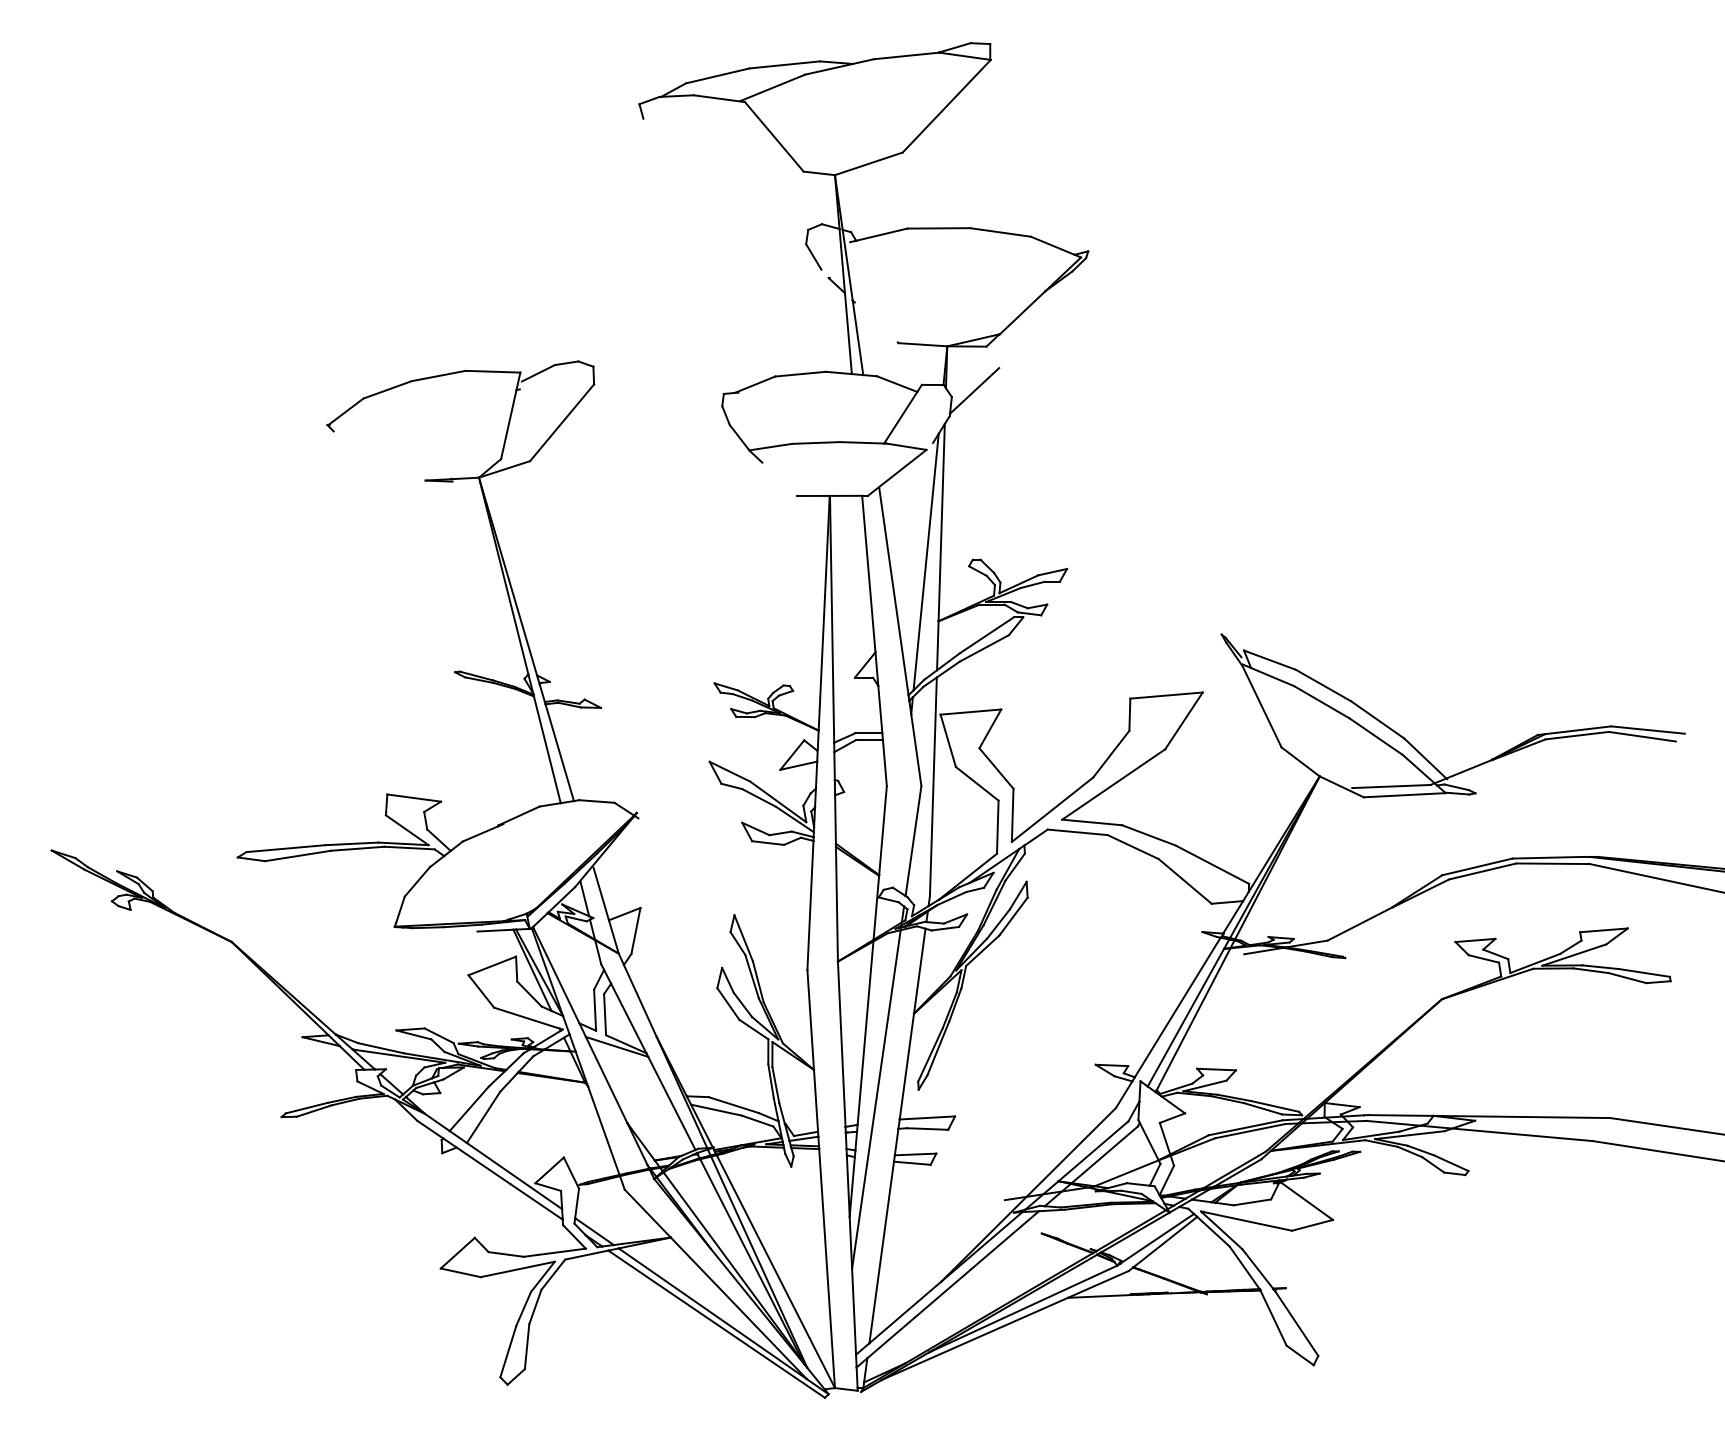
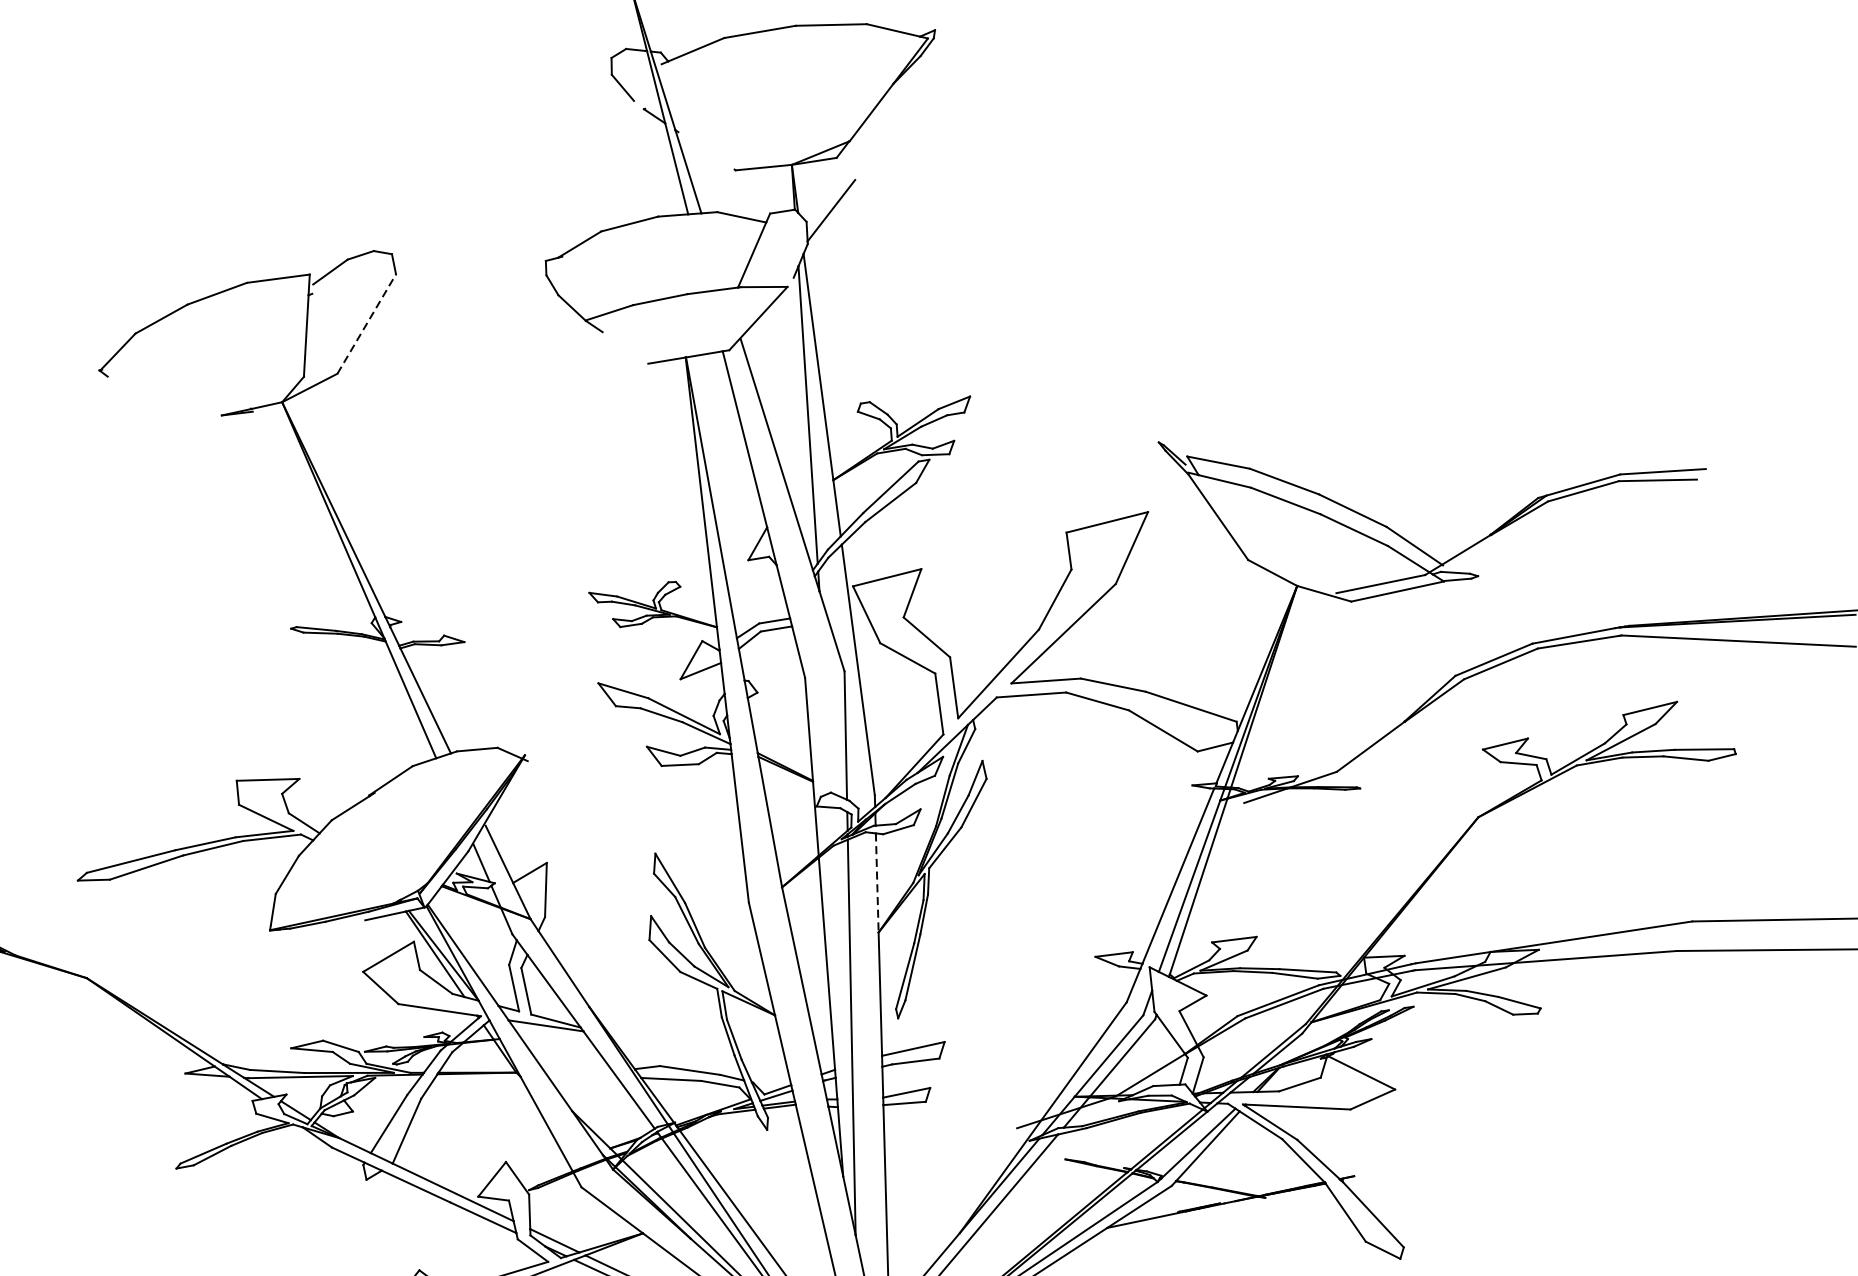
line: (562, 422) -> (367, 323), solid -> dashed
line: (919, 971) -> (876, 883), solid -> dashed

